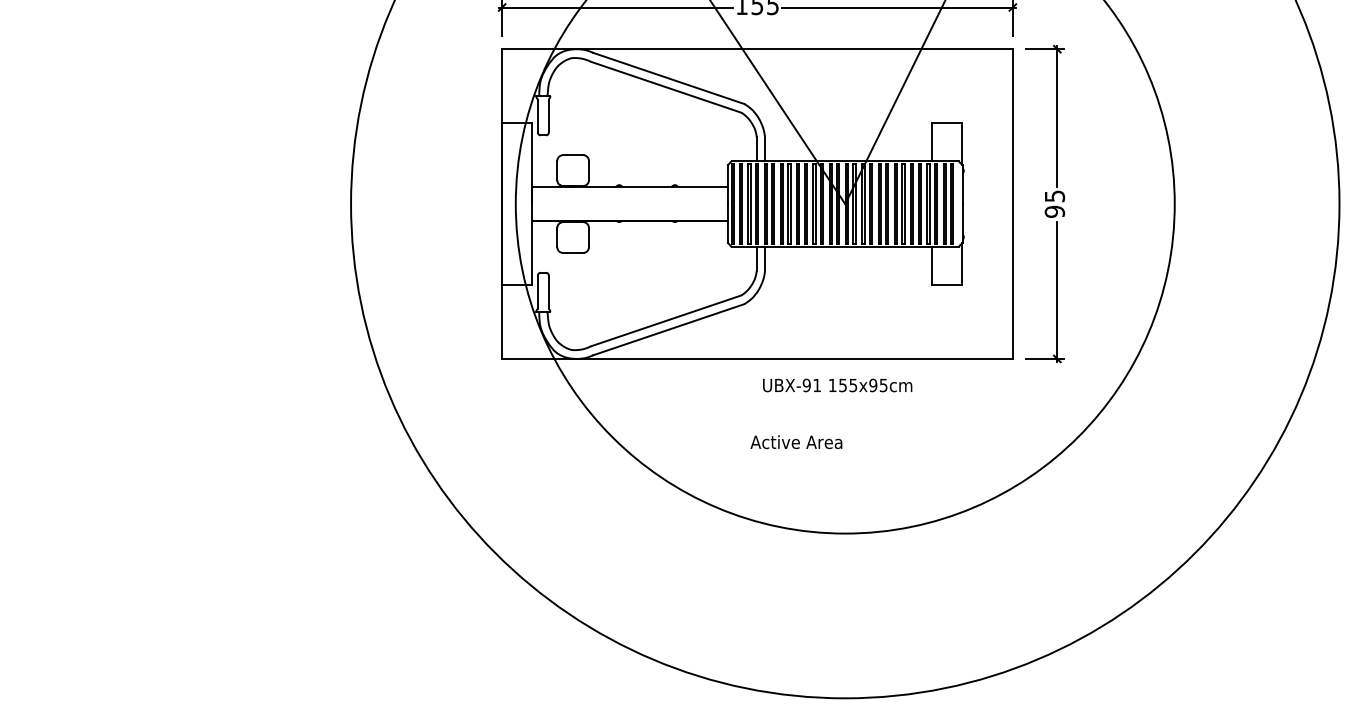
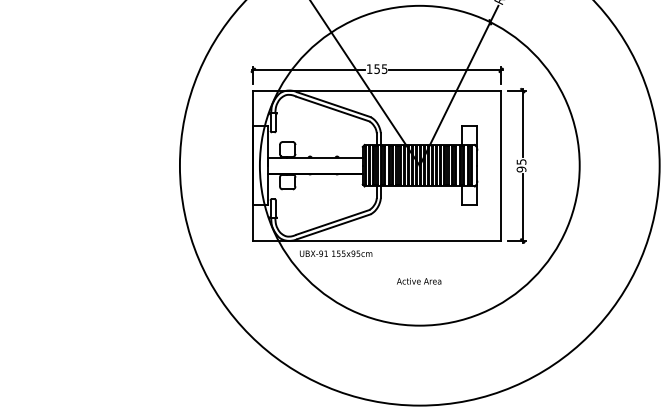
text: (838, 384) -> (336, 253), moved
text: (797, 442) -> (419, 281), moved

